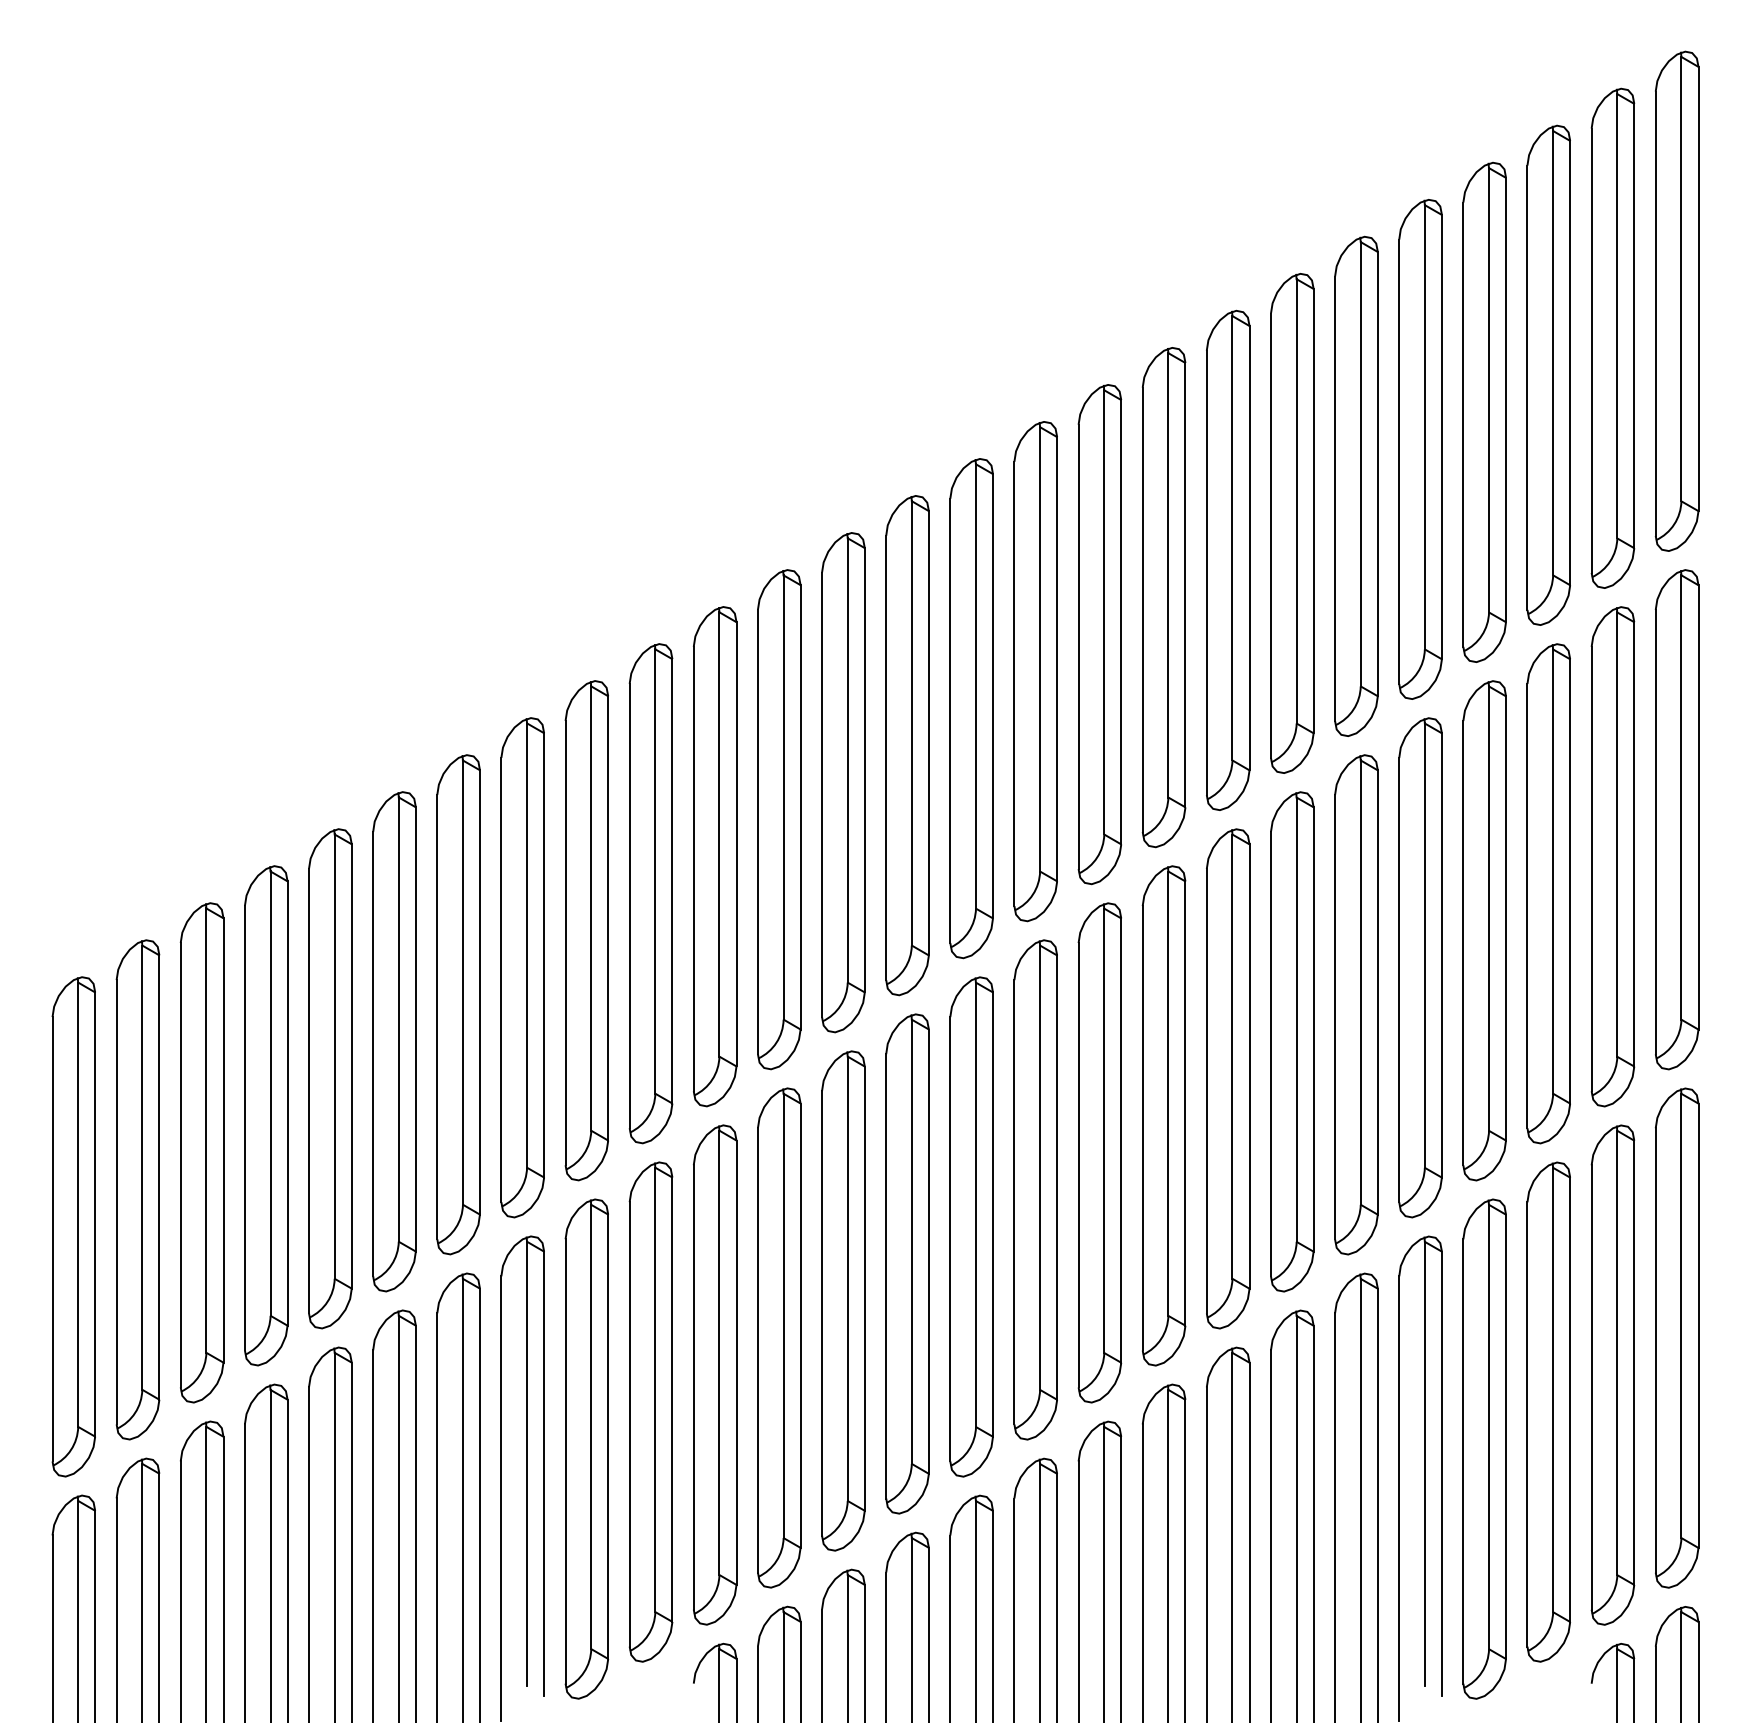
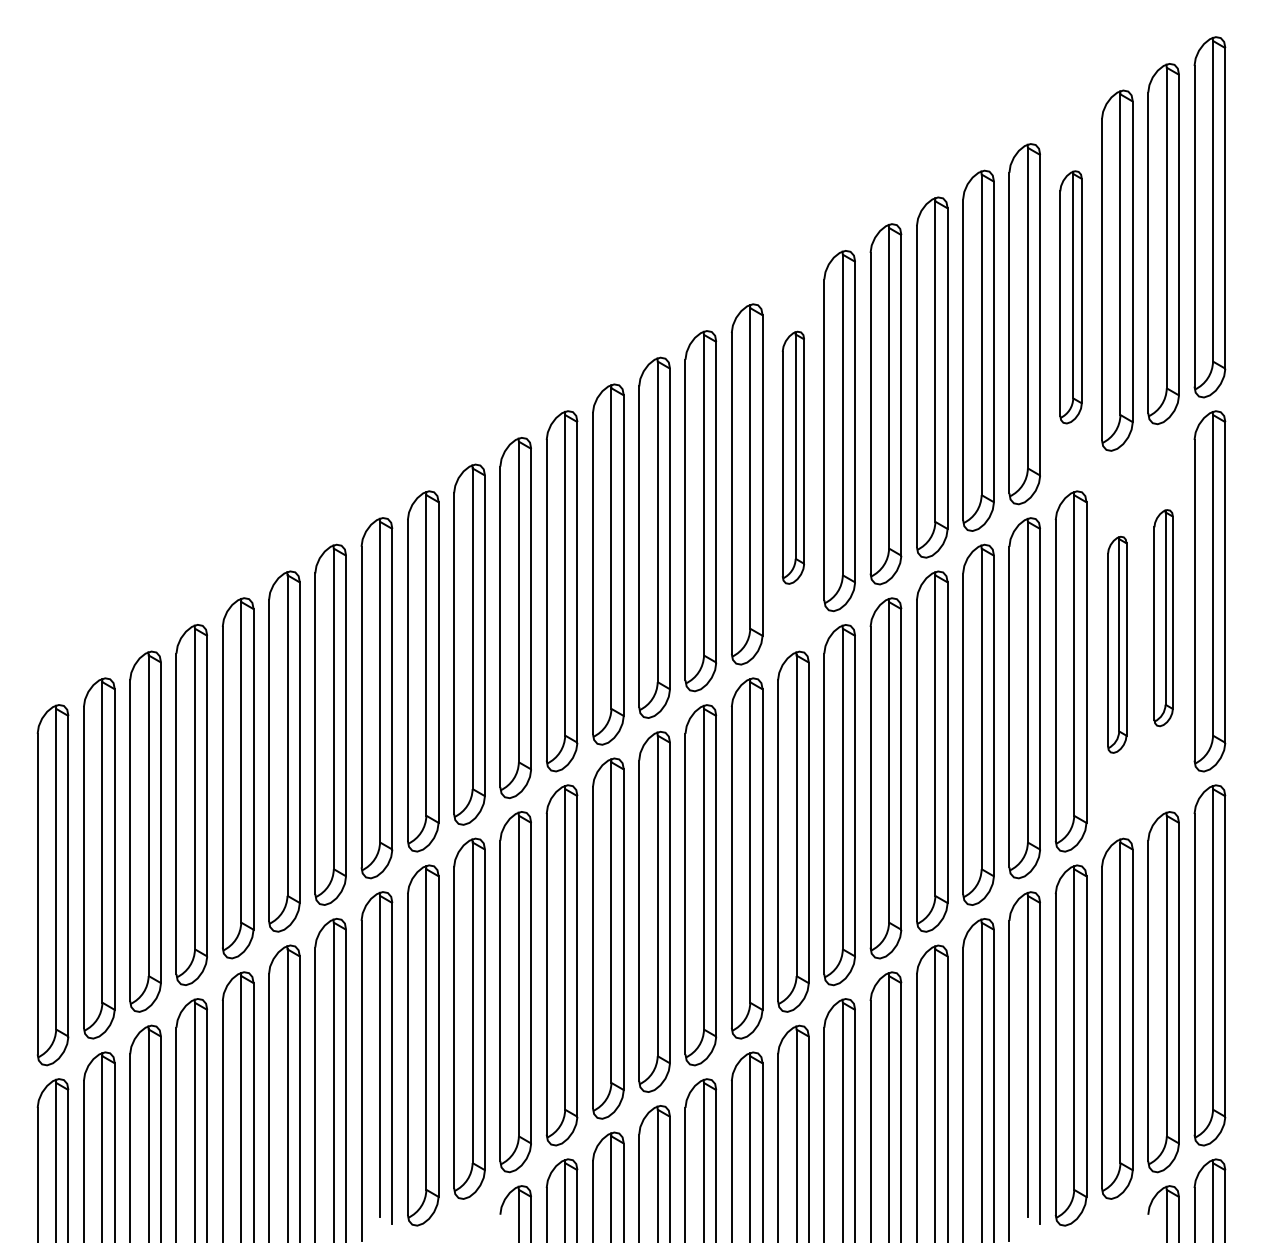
part: (1484, 411) -> (1070, 296), size x0.7
part: (1099, 634) -> (793, 457), size x0.7
part: (1612, 856) -> (1163, 617), size x0.6
part: (1548, 893) -> (1117, 644), size x0.6

